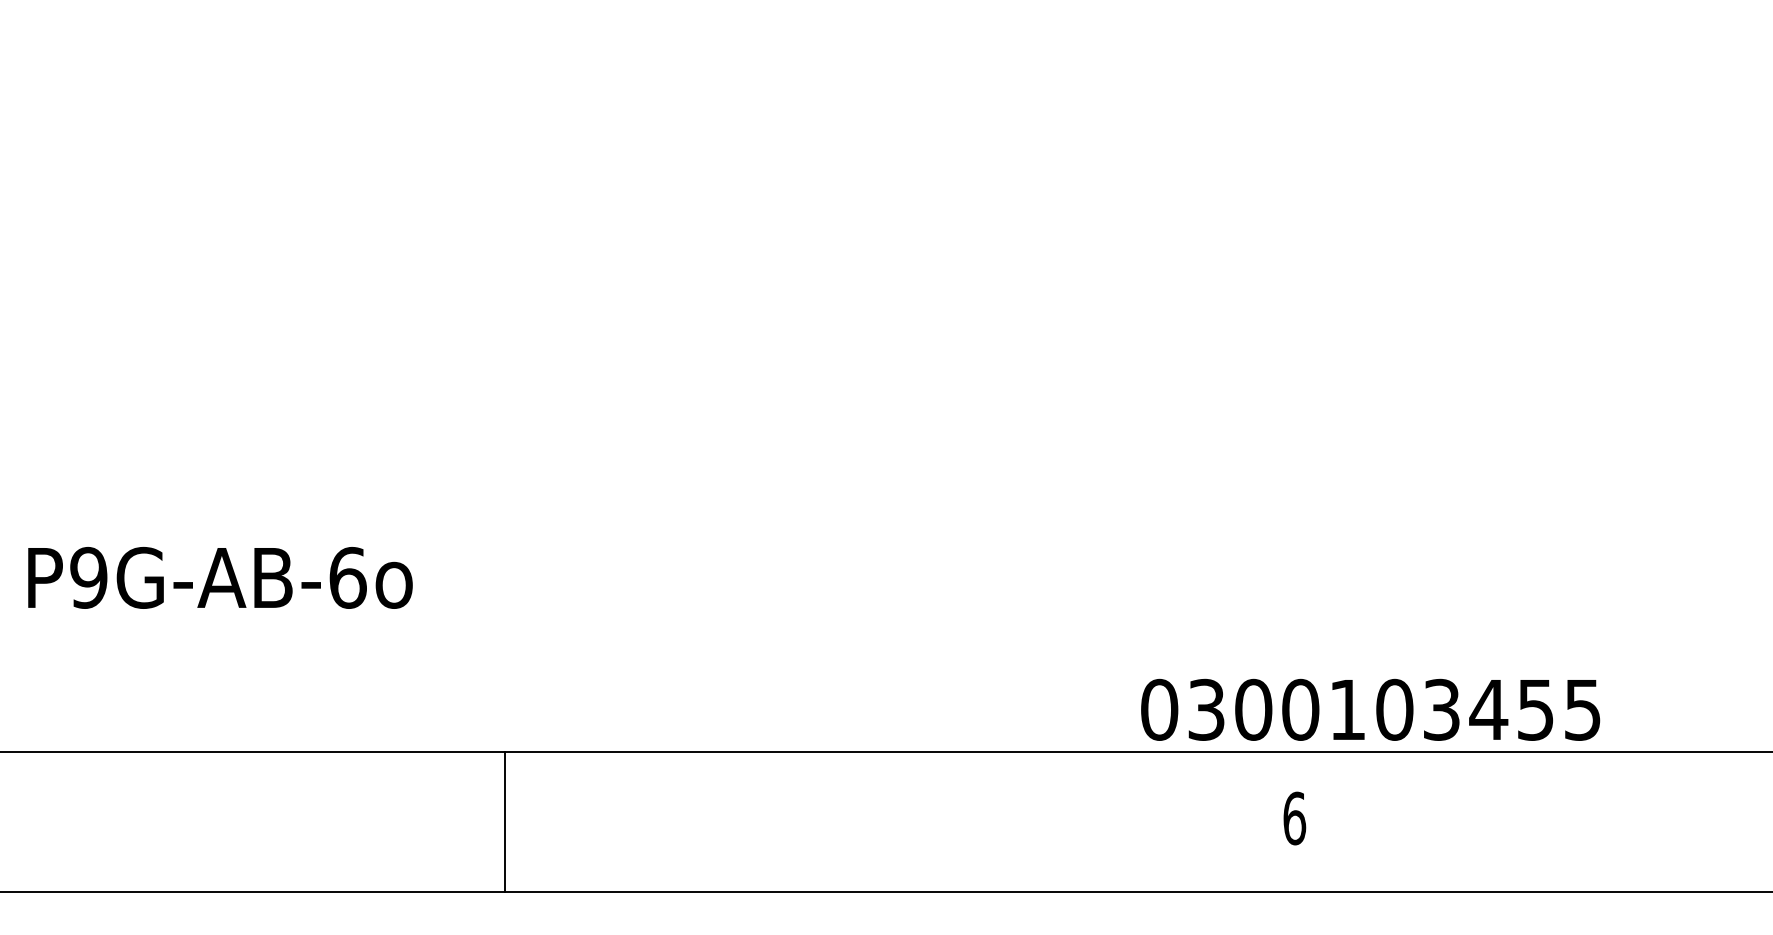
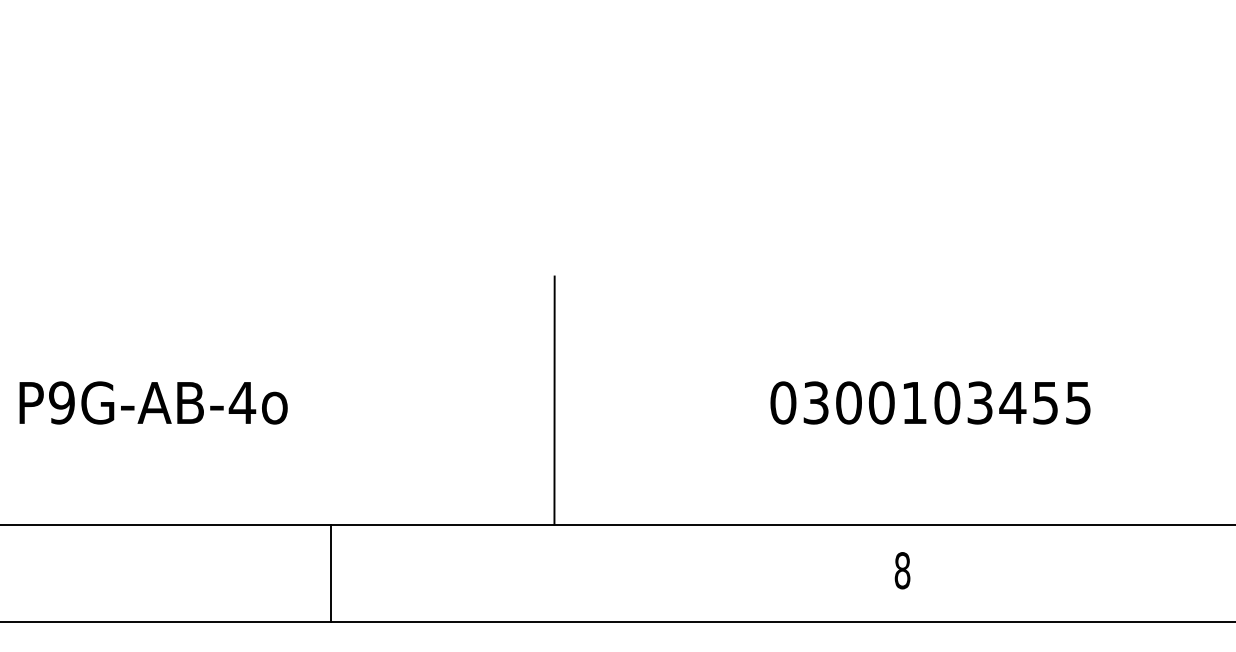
line: (795, 574) -> (554, 400), added
text: (347, 577) -> (242, 402), P9G-AB-6o -> P9G-AB-4o
text: (1370, 709) -> (930, 402), moved
text: (1294, 818) -> (902, 570), 6 -> 8
line: (505, 822) -> (331, 573), moved

